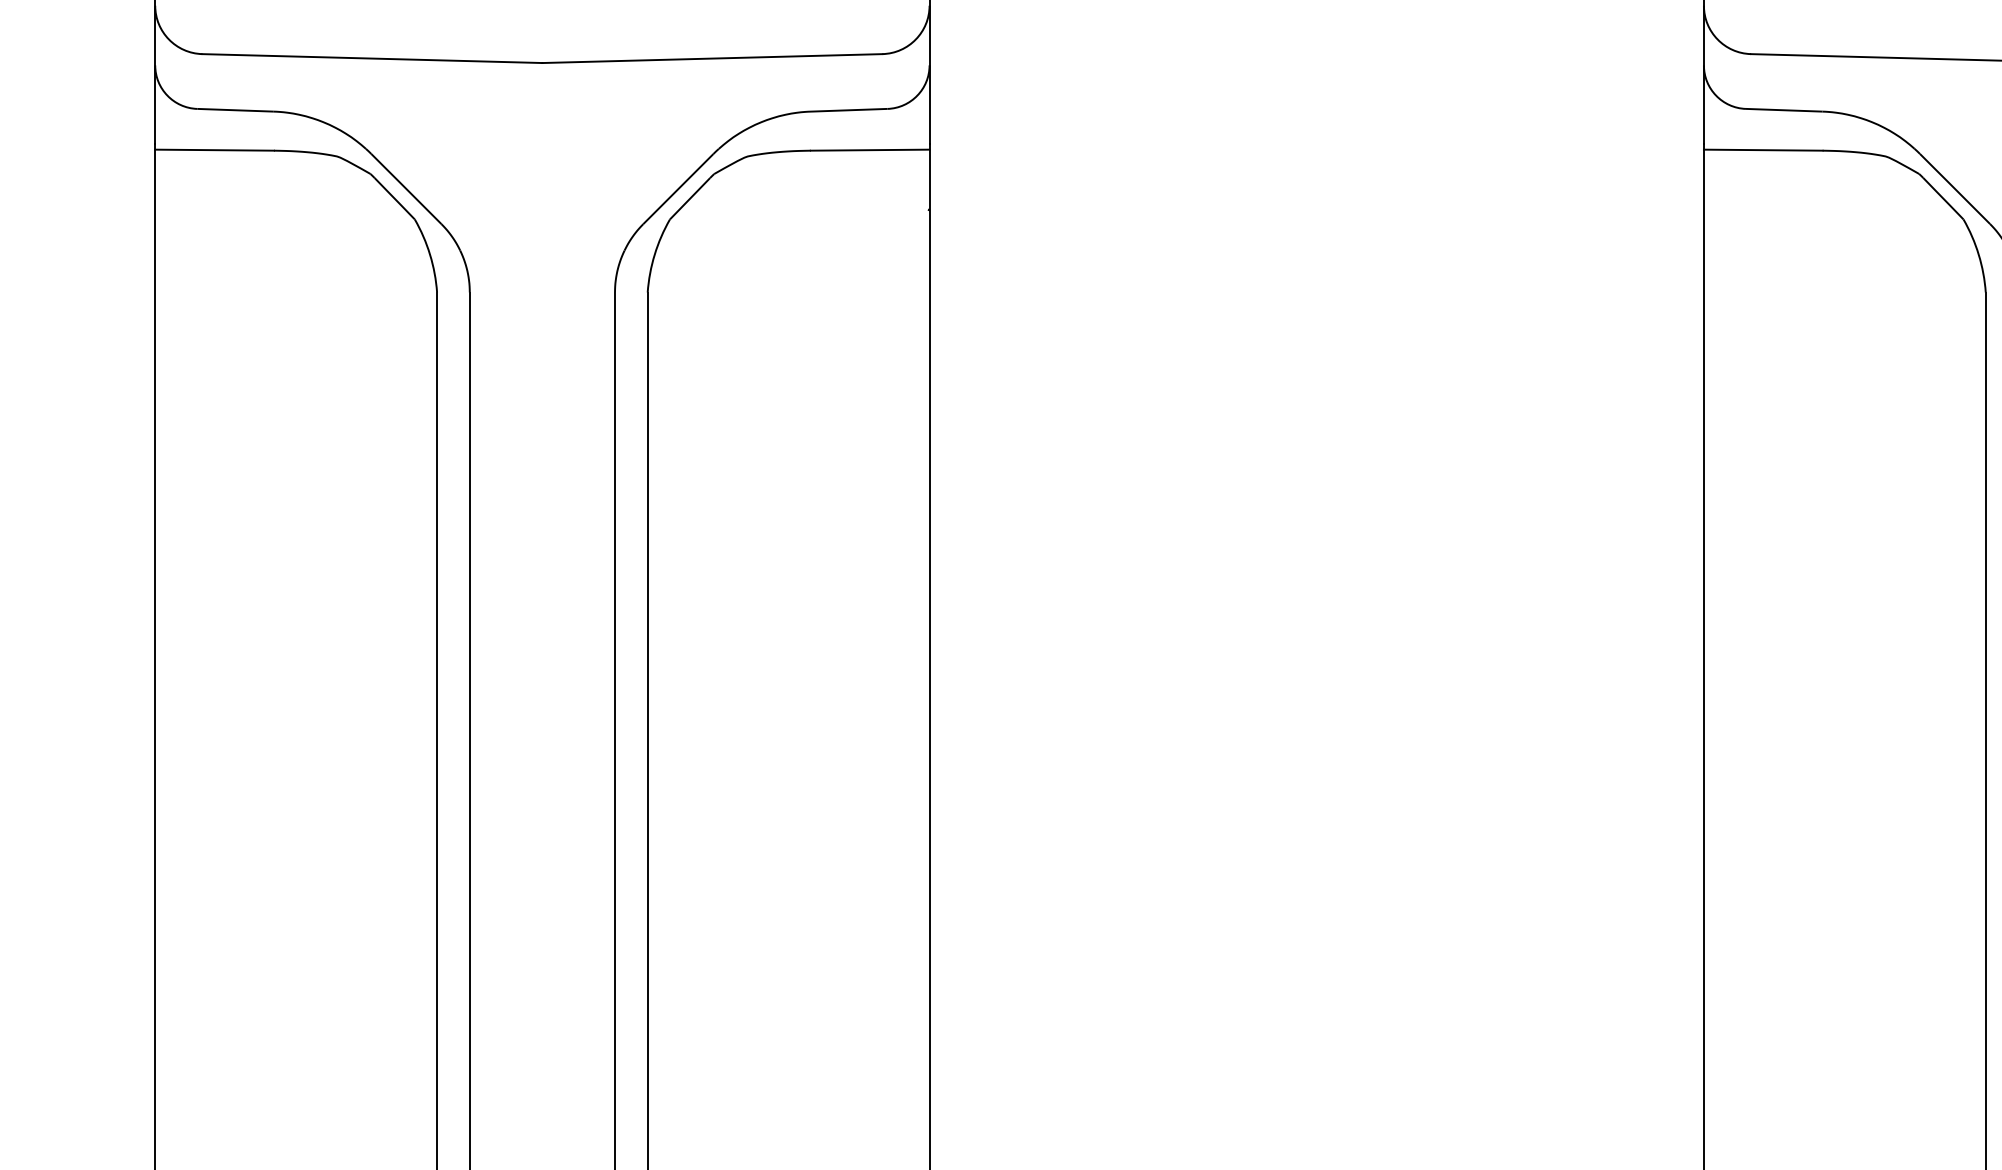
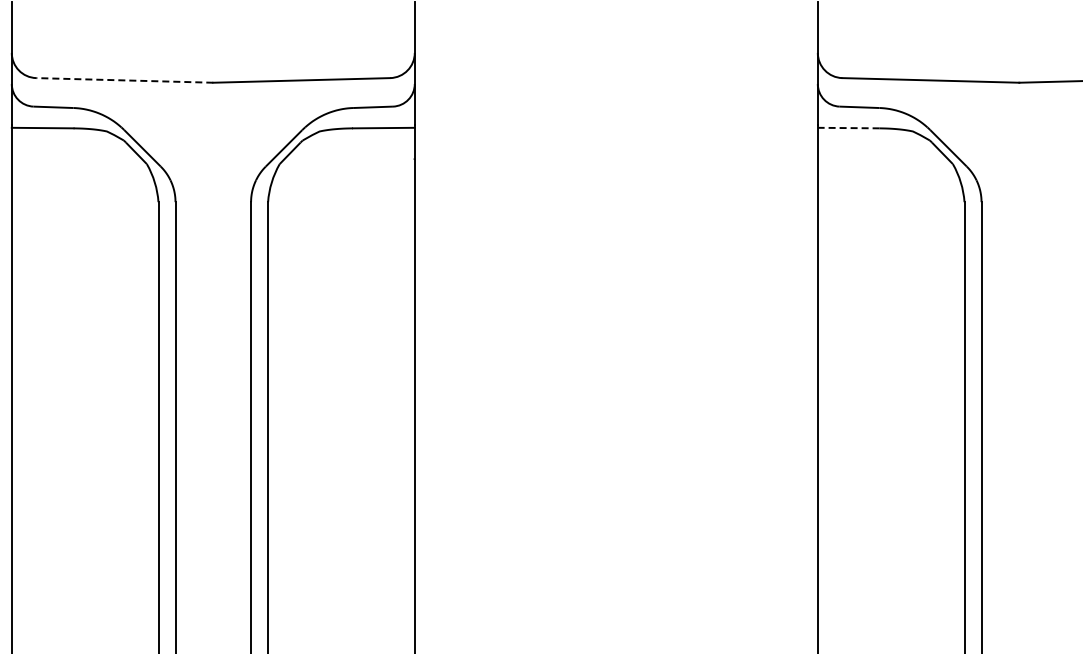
line: (371, 58) -> (124, 80), solid -> dashed
line: (1762, 150) -> (848, 128), solid -> dashed

